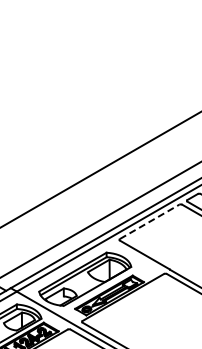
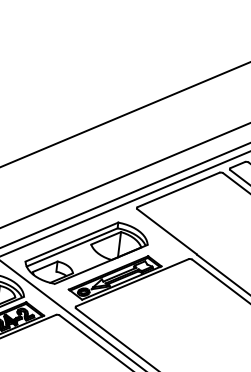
line: (150, 221) -> (179, 189), dashed -> solid

